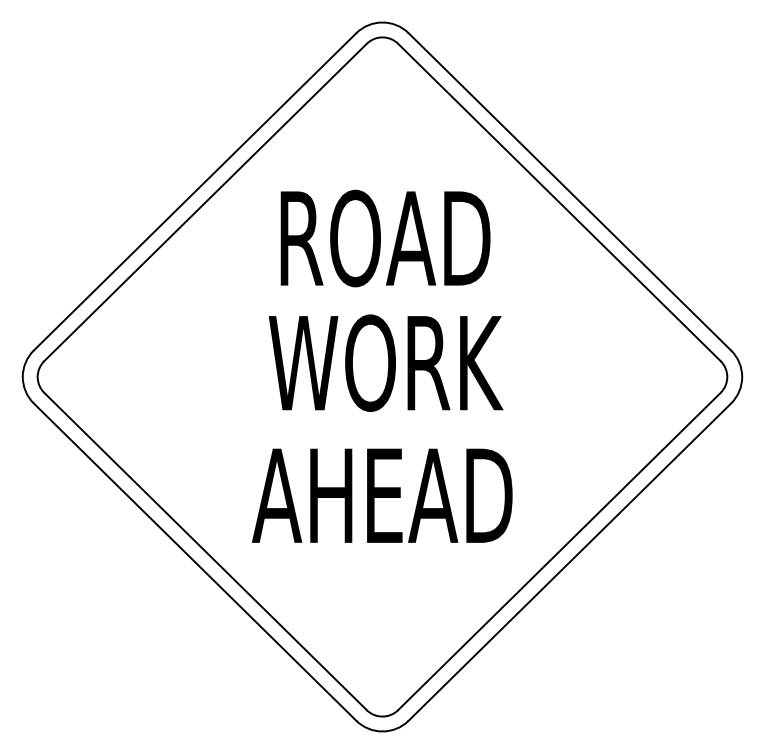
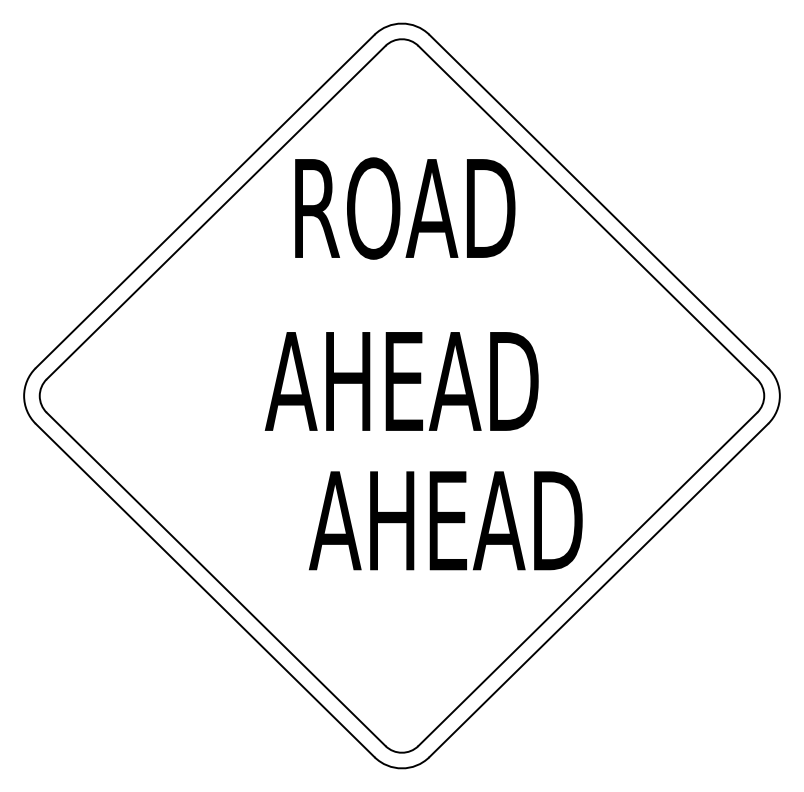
text: (385, 238) -> (405, 208), moved
text: (382, 363) -> (401, 381), WORK -> AHEAD
text: (382, 495) -> (445, 520), moved

